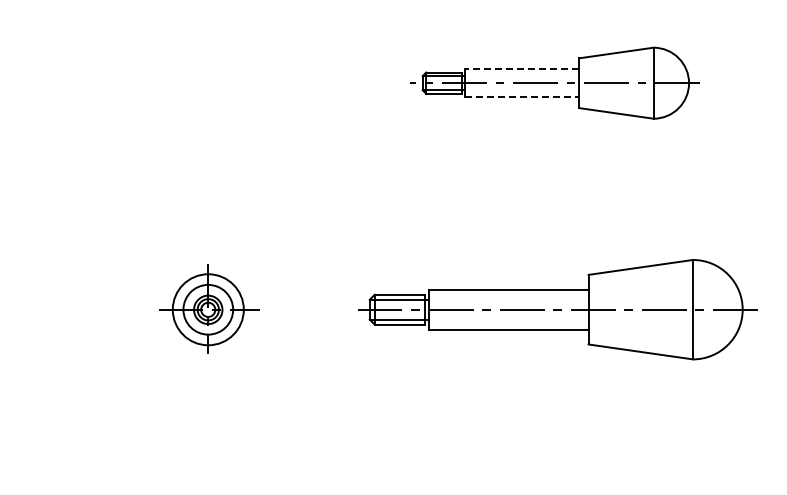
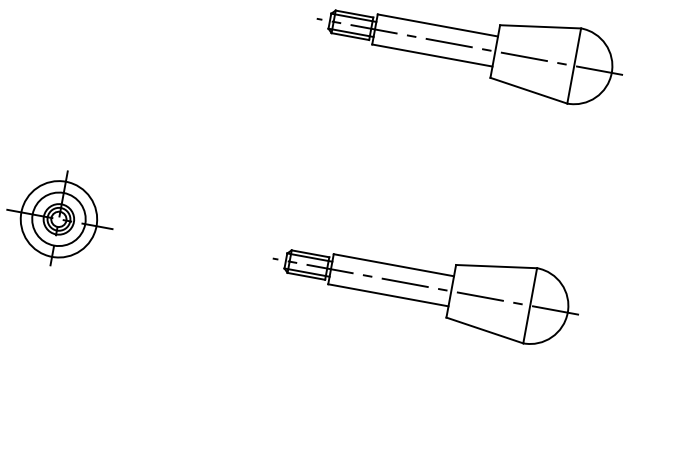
line: (522, 69) -> (438, 26), dashed -> solid
line: (522, 97) -> (432, 55), dashed -> solid
part: (554, 309) -> (425, 286), size x0.71

